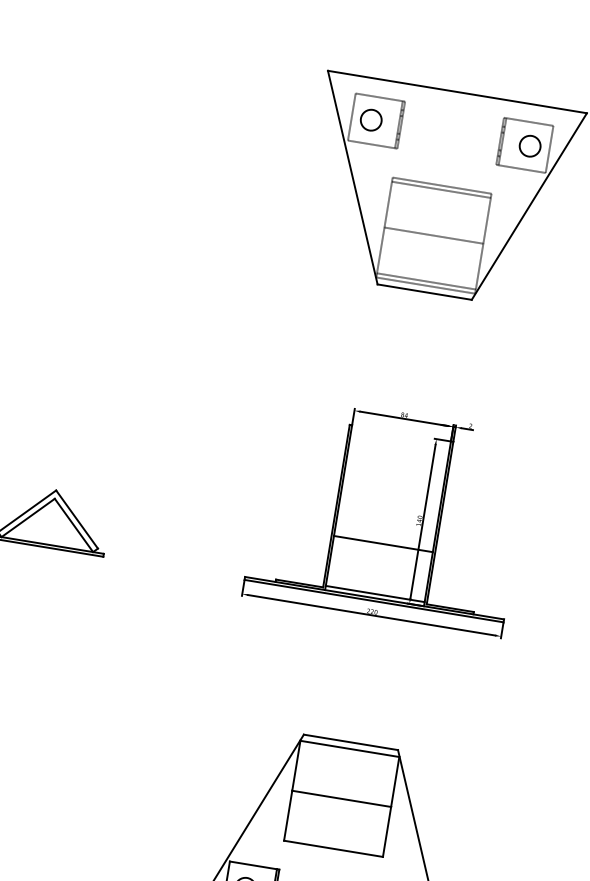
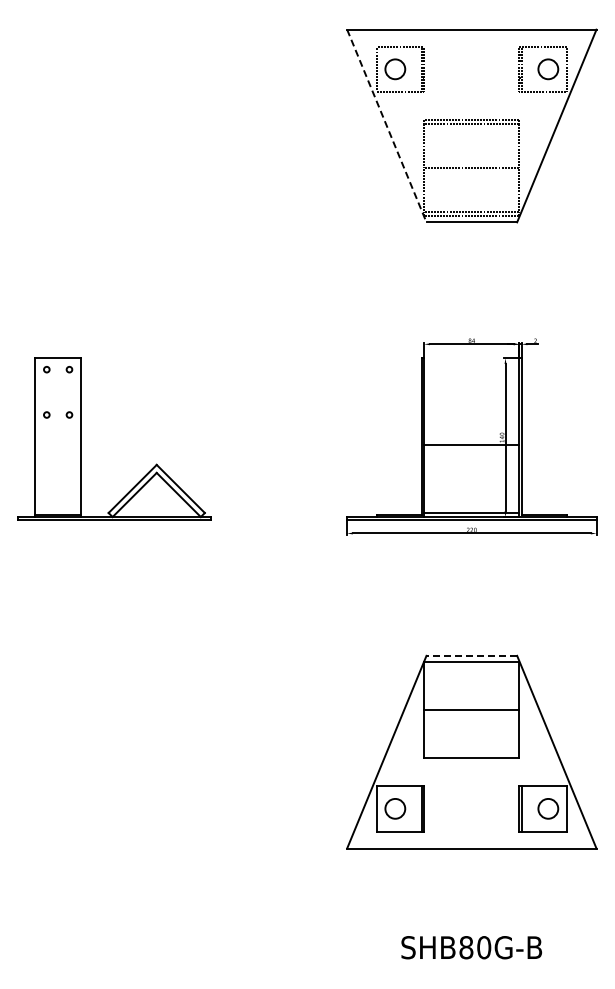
line: (353, 178) -> (387, 126), solid -> dashed
line: (383, 543) -> (471, 444), moved
line: (350, 741) -> (471, 655), solid -> dashed

